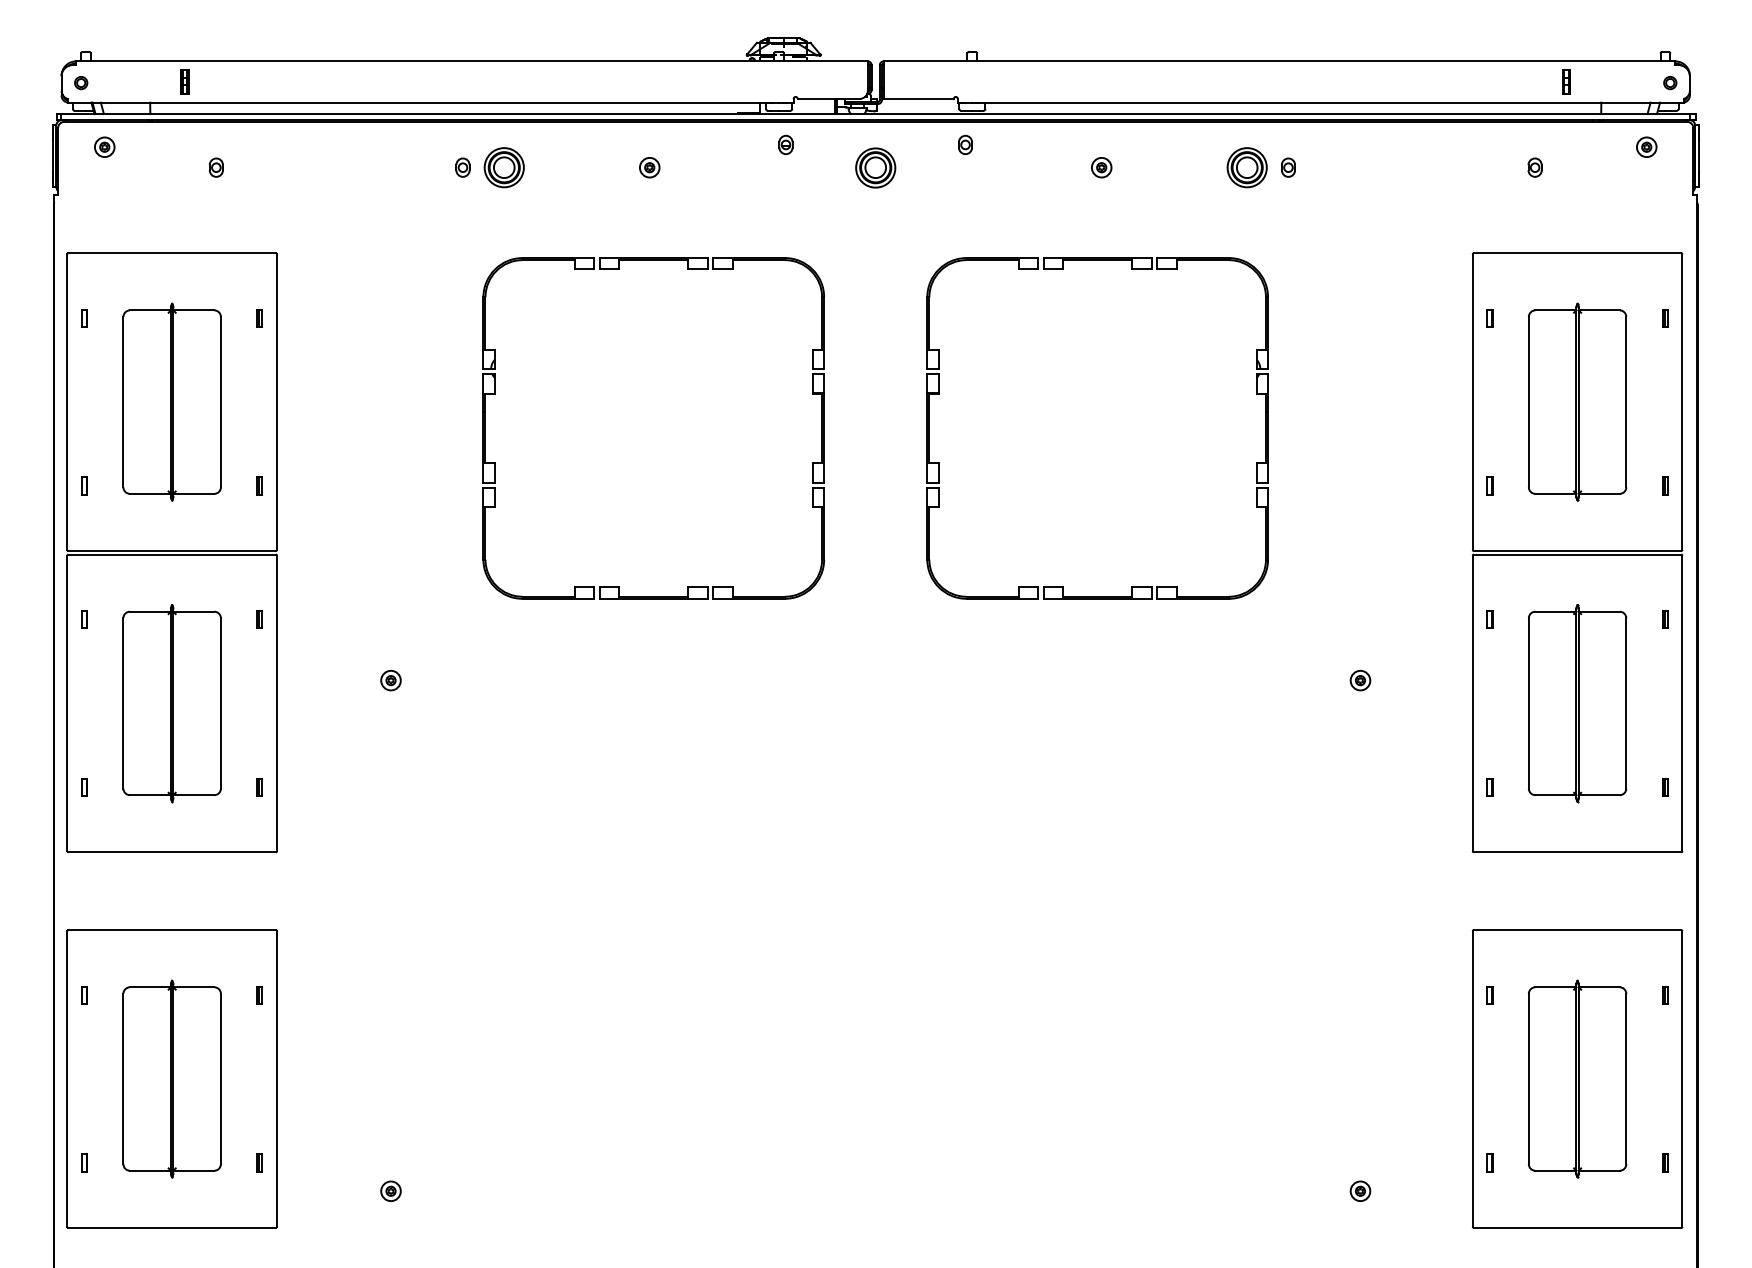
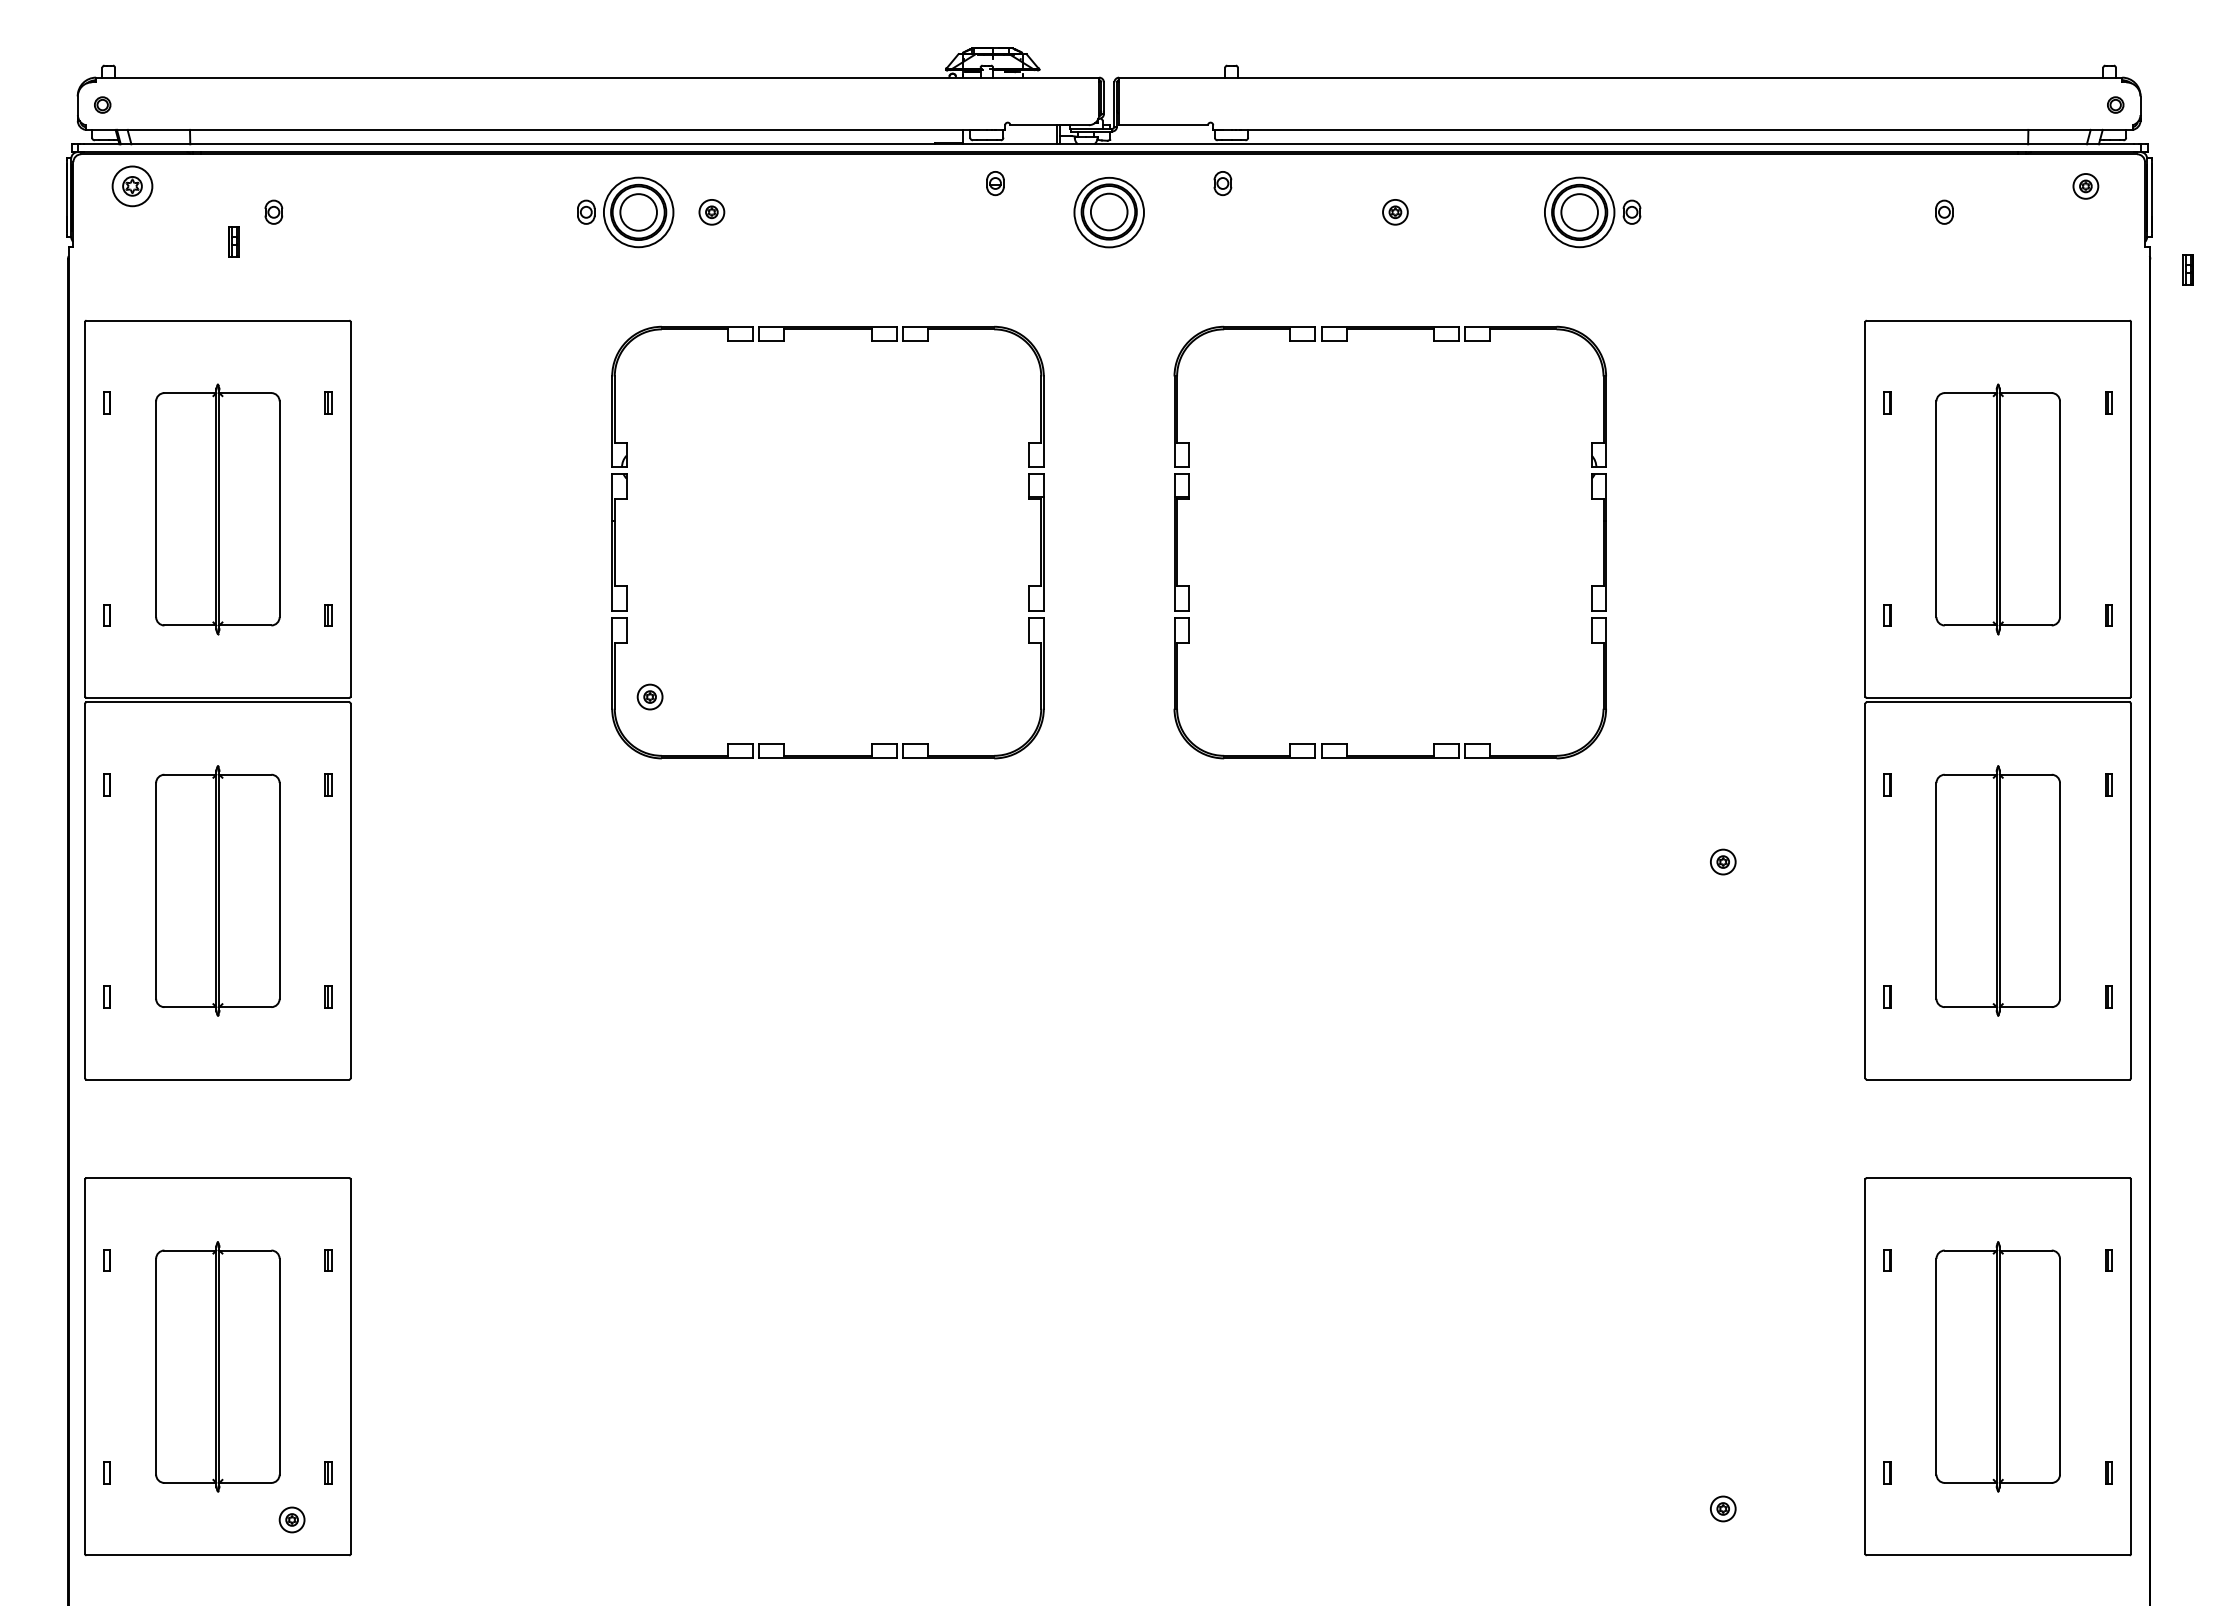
part: (184, 81) -> (233, 241), moved
part: (1565, 81) -> (2187, 269), moved
part: (104, 147) -> (132, 186), size x1.6
part: (504, 167) -> (638, 211), size x1.4
part: (649, 167) -> (711, 212), moved
part: (875, 167) -> (1108, 212), size x1.4
part: (1247, 167) -> (1579, 211), size x1.4
part: (390, 680) -> (649, 696), moved
part: (390, 1190) -> (291, 1519), moved

